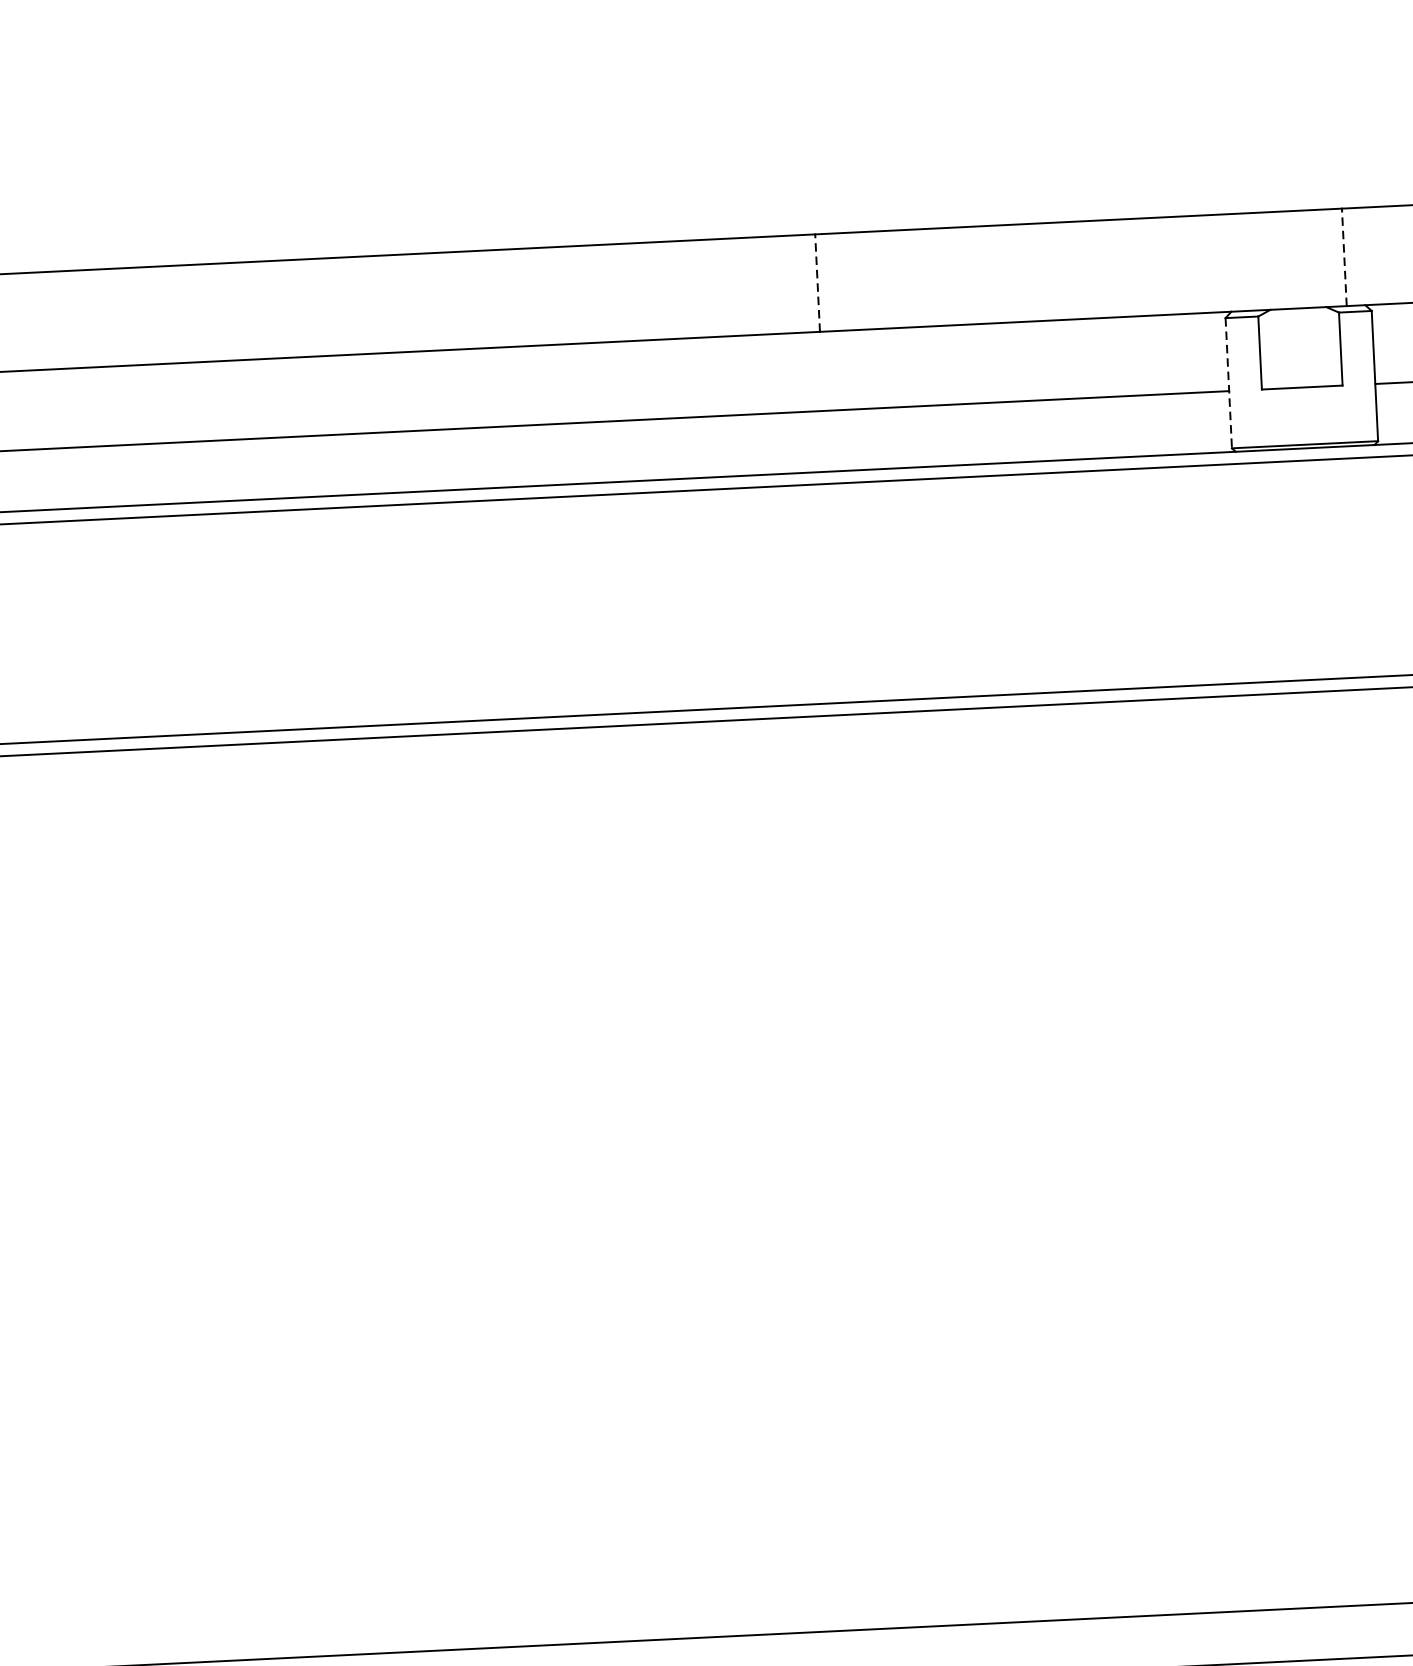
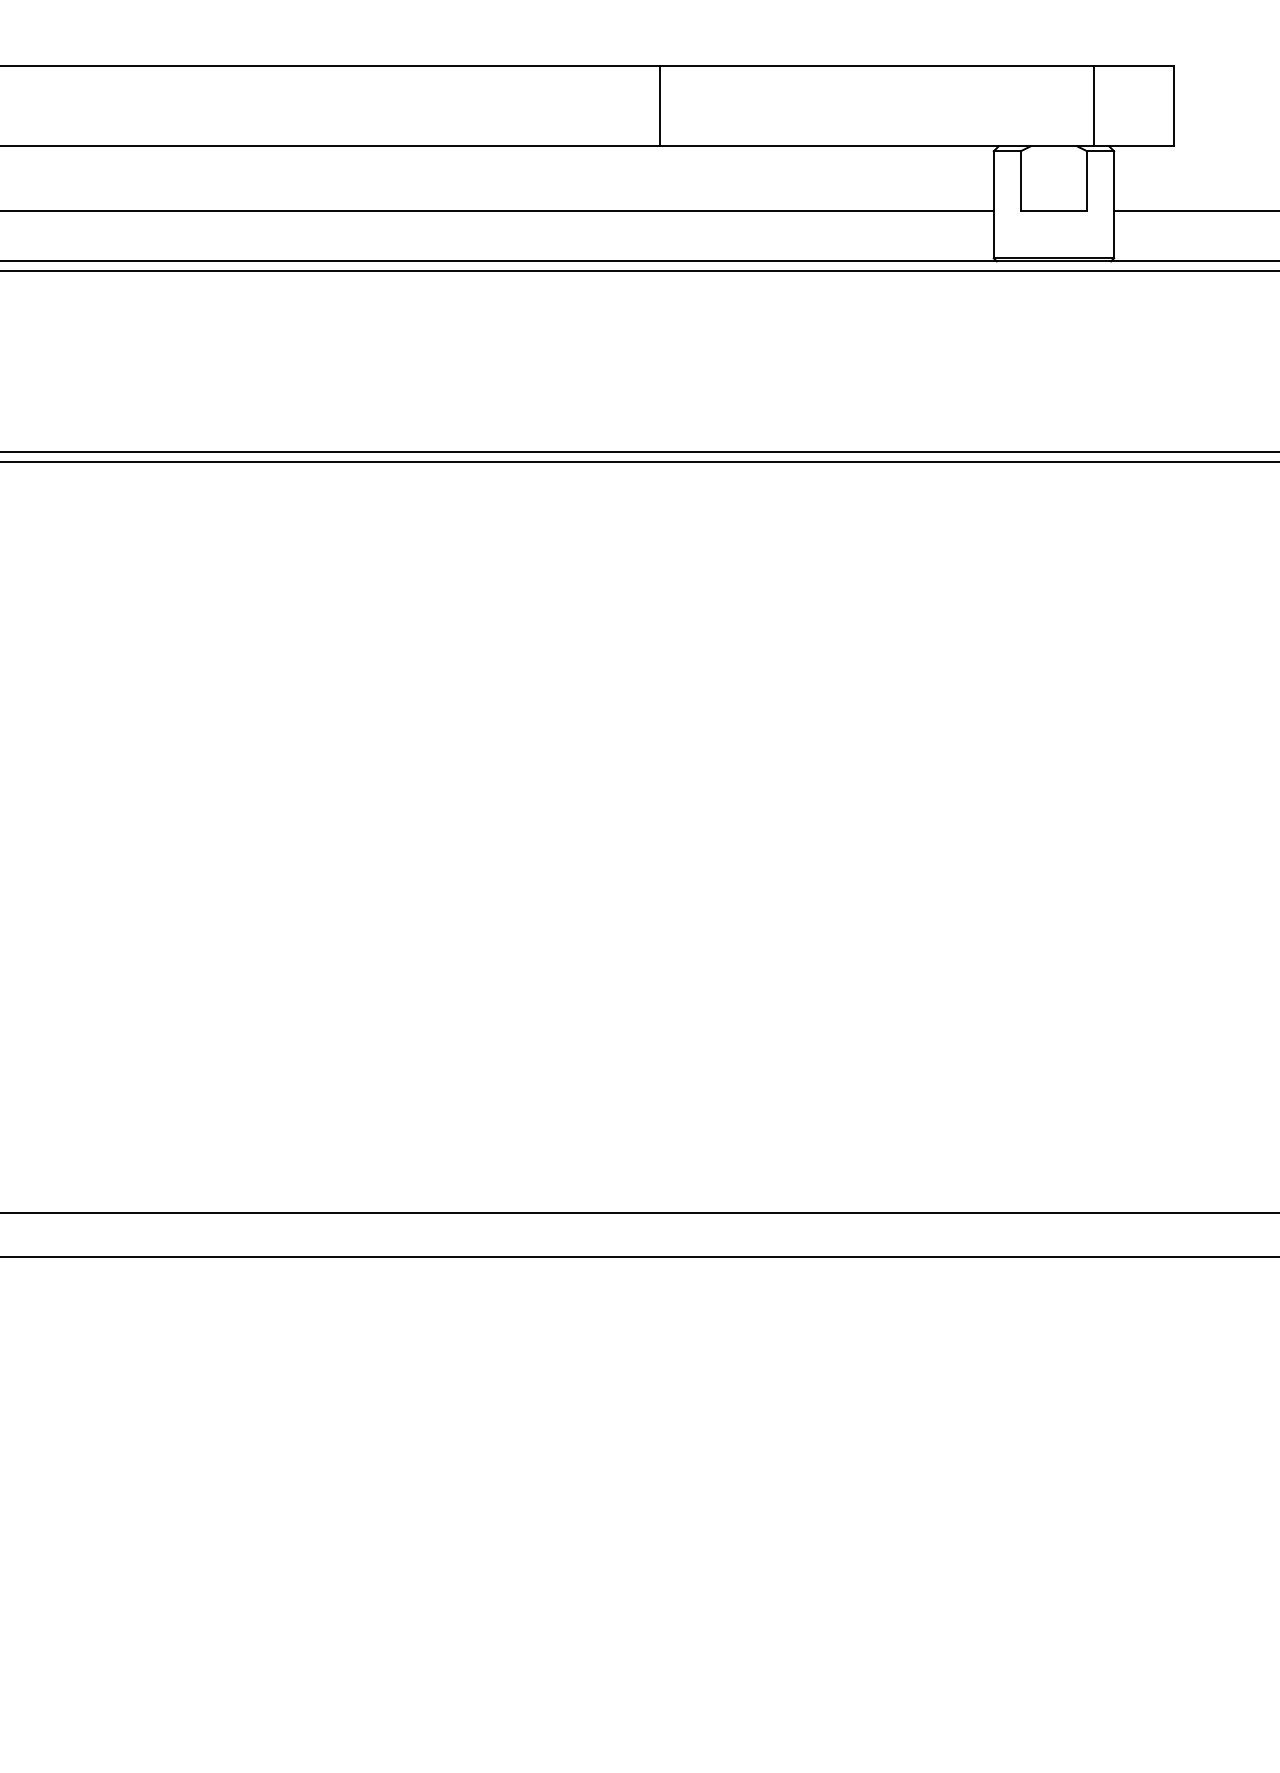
line: (1343, 256) -> (1093, 105), dashed -> solid
line: (817, 282) -> (660, 105), dashed -> solid
line: (1228, 382) -> (993, 204), dashed -> solid

